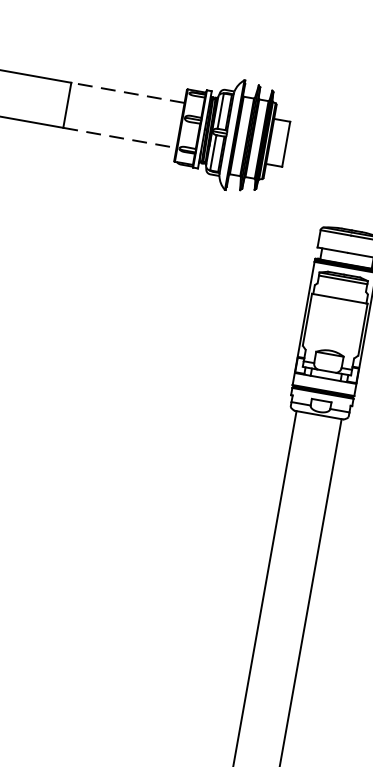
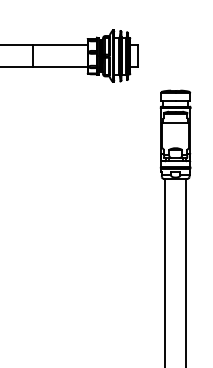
line: (127, 92) -> (60, 45), dashed -> solid
line: (122, 137) -> (61, 66), dashed -> solid

